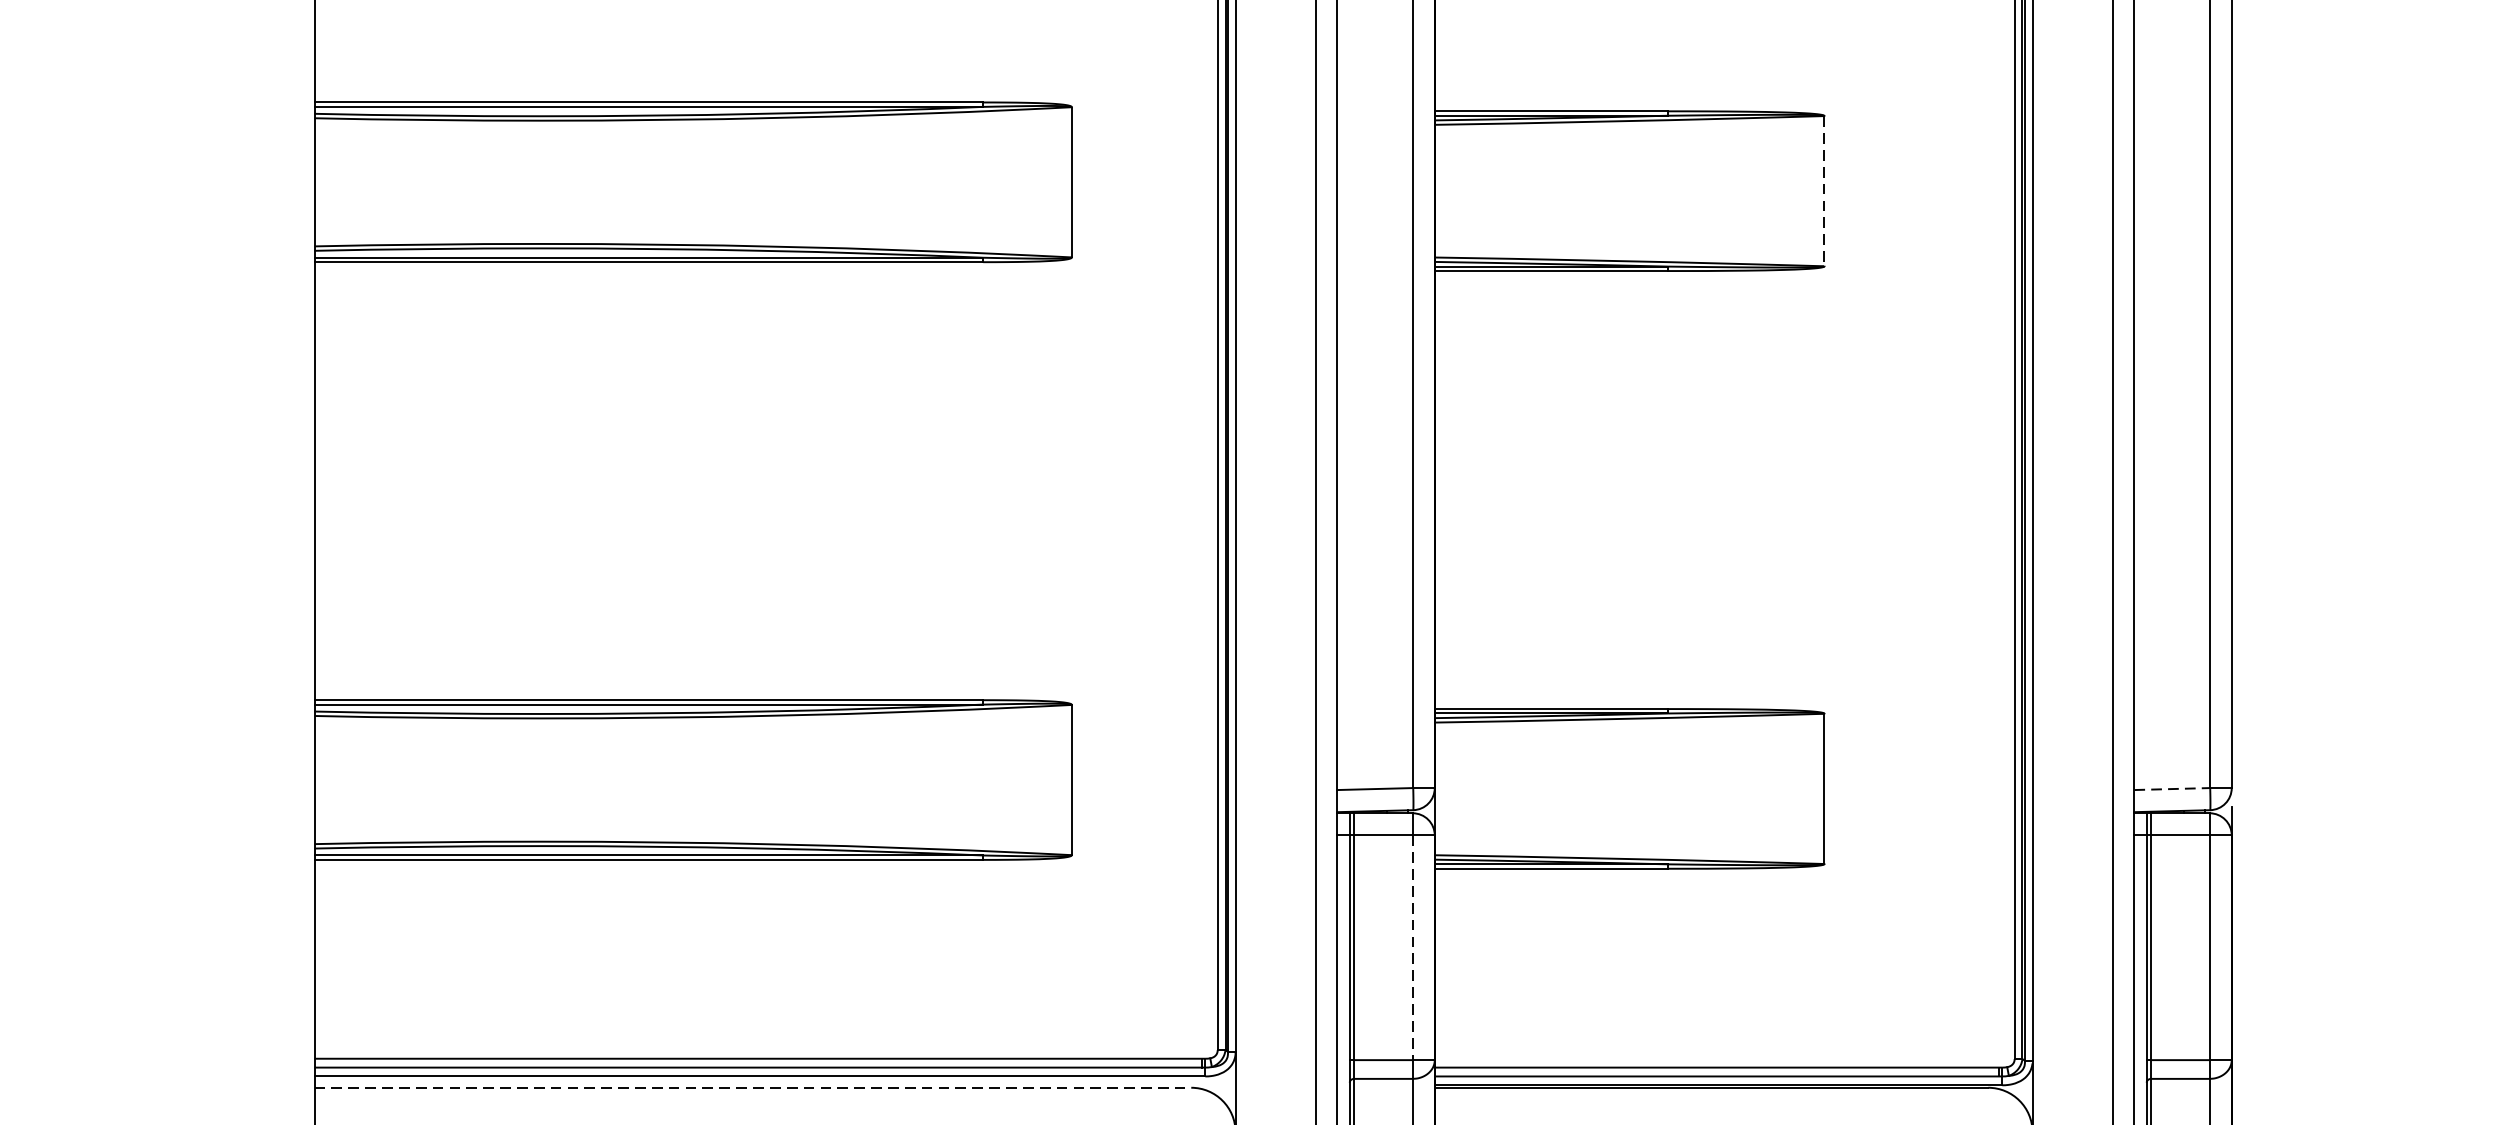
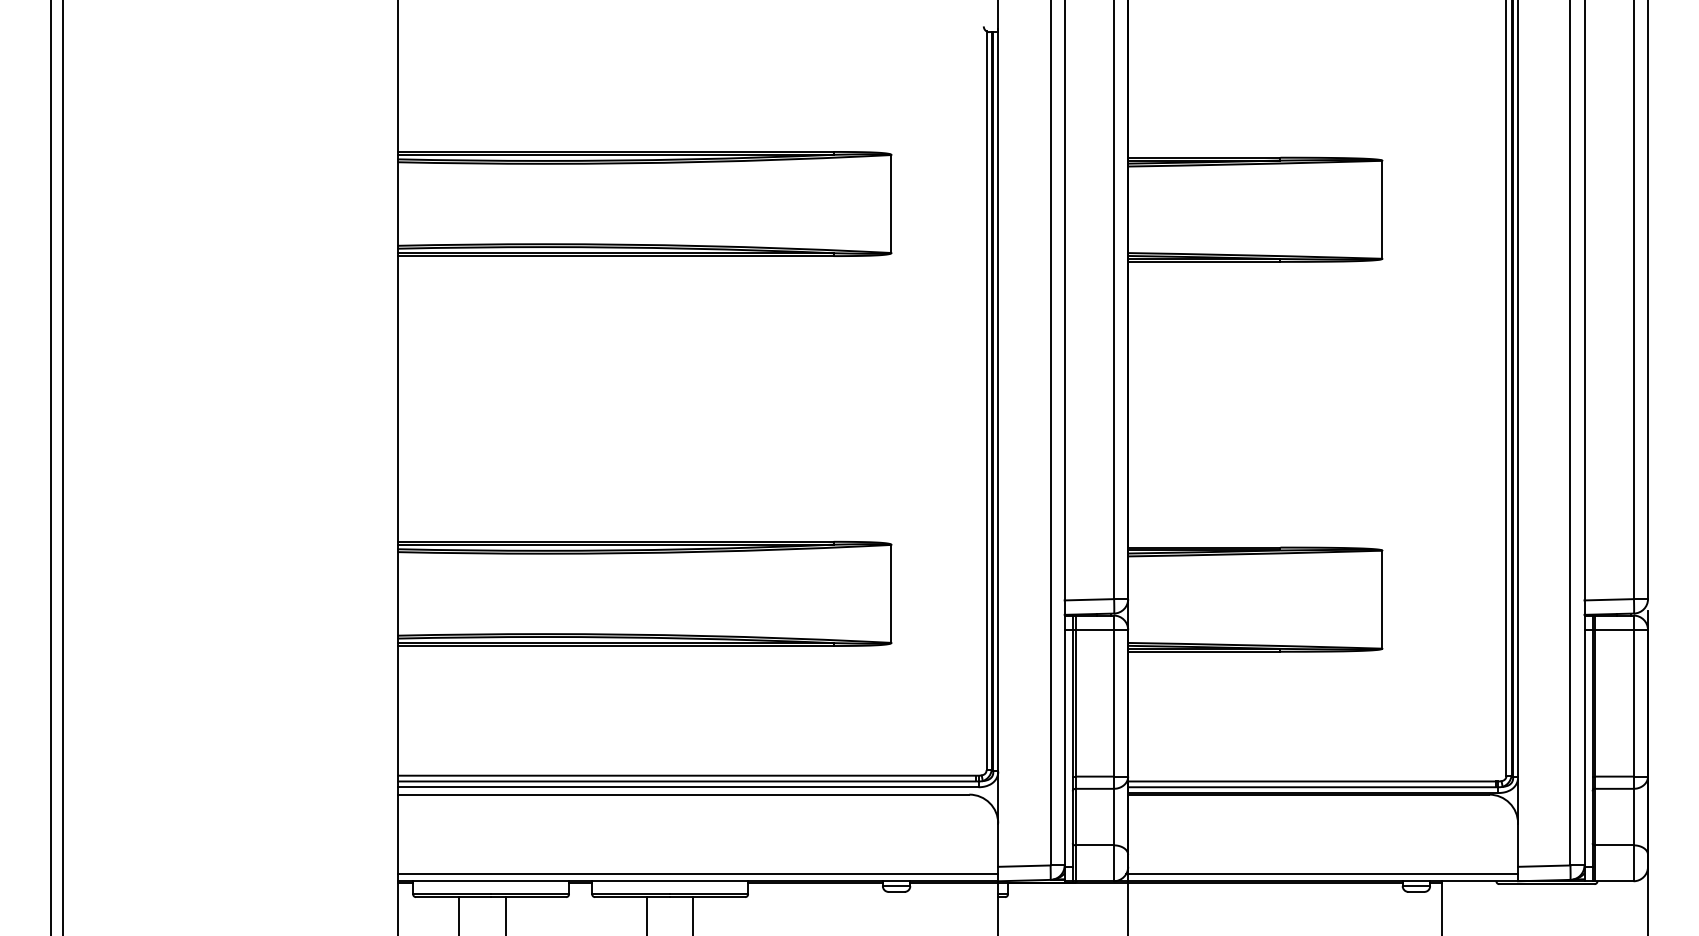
line: (1824, 190) -> (1382, 209), dashed -> solid
line: (2172, 788) -> (1609, 599), dashed -> solid
line: (1412, 948) -> (1113, 703), dashed -> solid
line: (753, 1087) -> (683, 794), dashed -> solid

